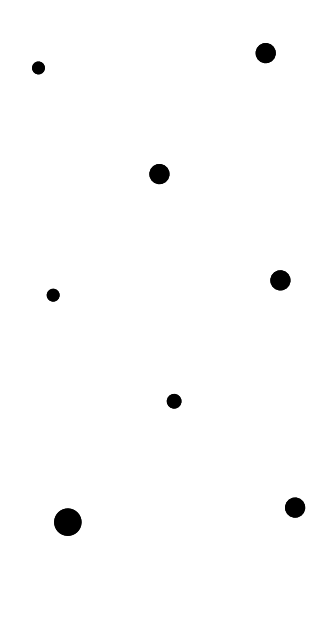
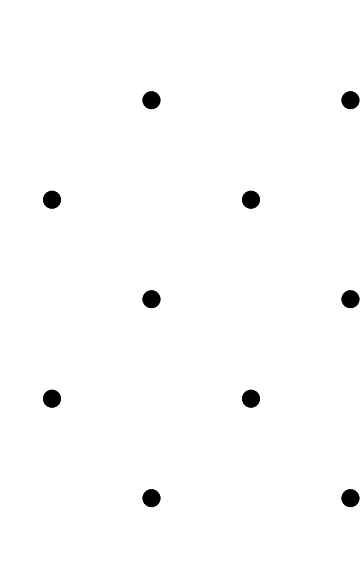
part: (38, 68) -> (151, 100), size x1.67
part: (53, 295) -> (151, 299), size x1.67
part: (173, 401) -> (250, 398), size x1.43
part: (67, 522) -> (151, 498), size x0.71

